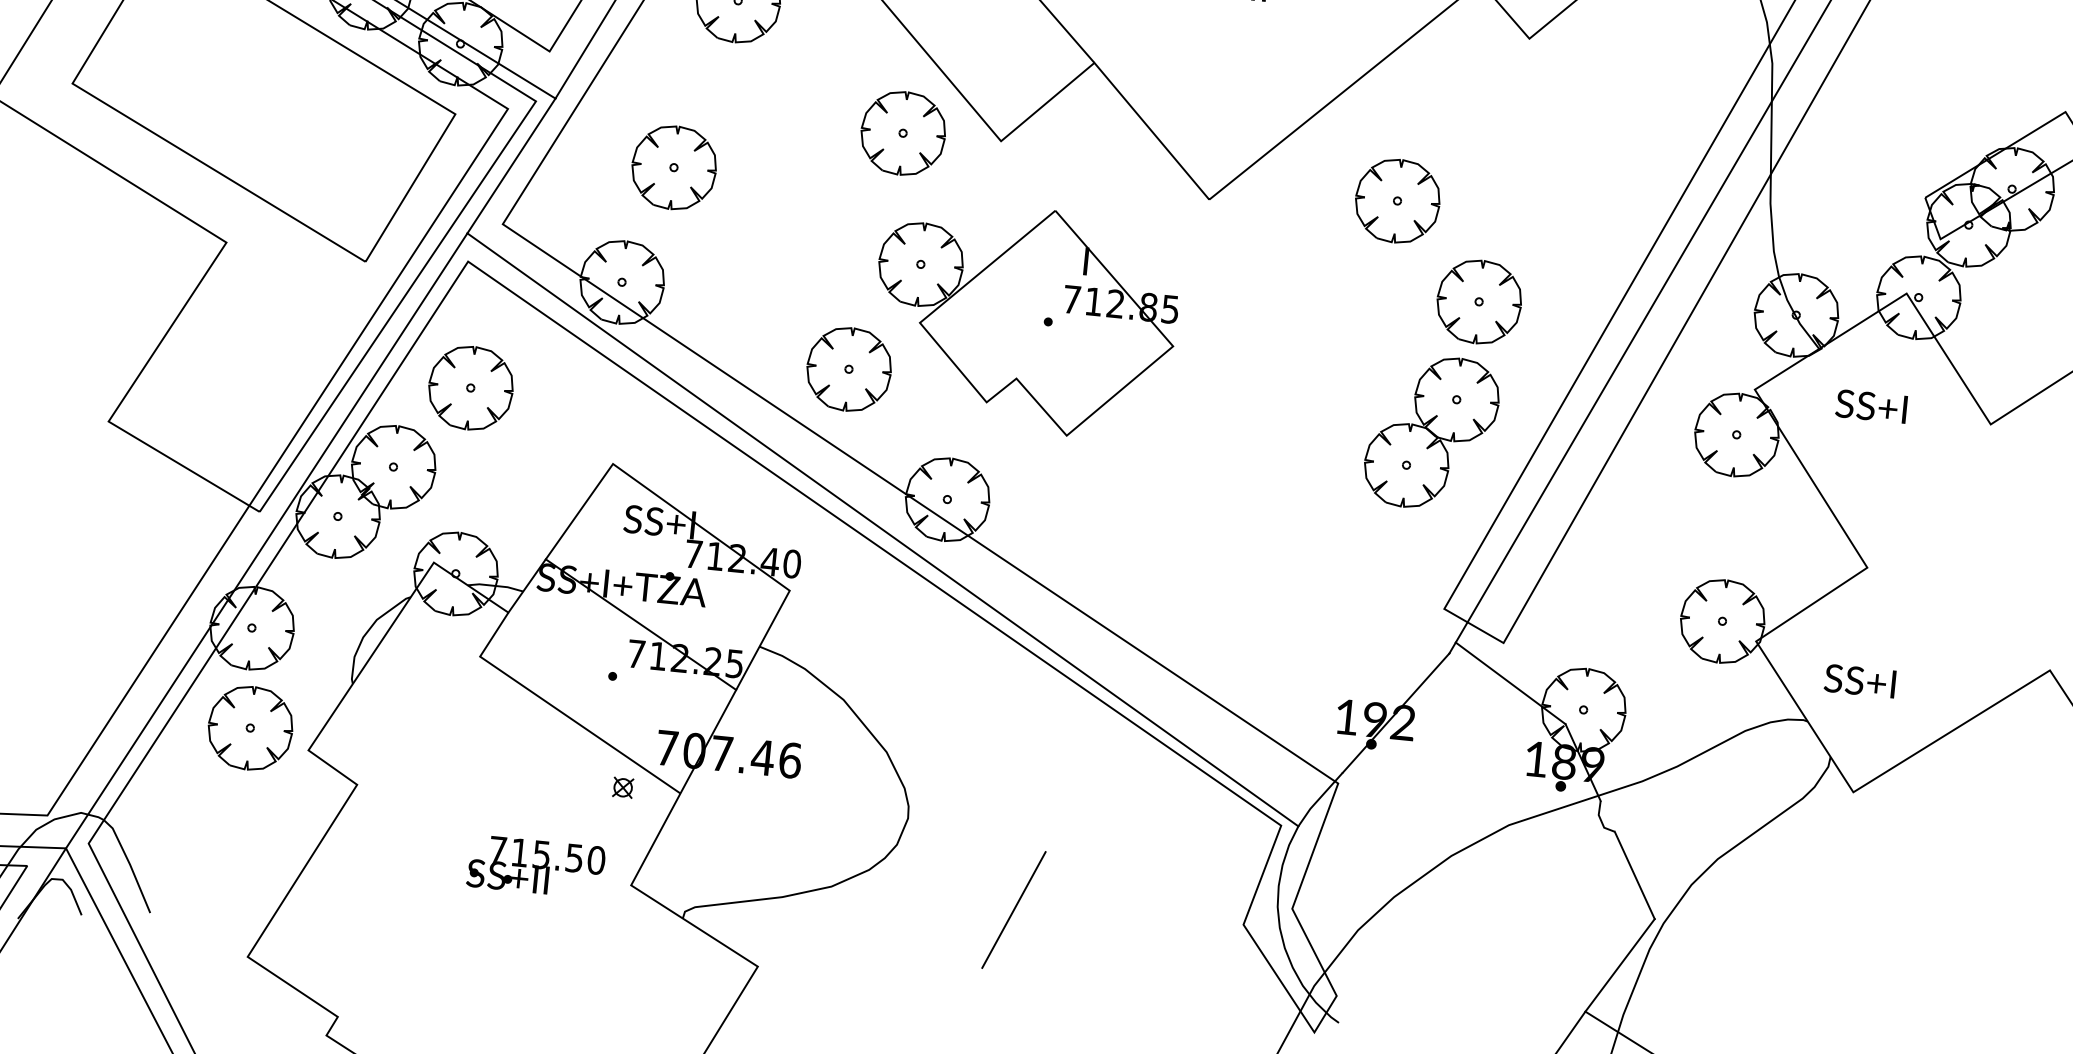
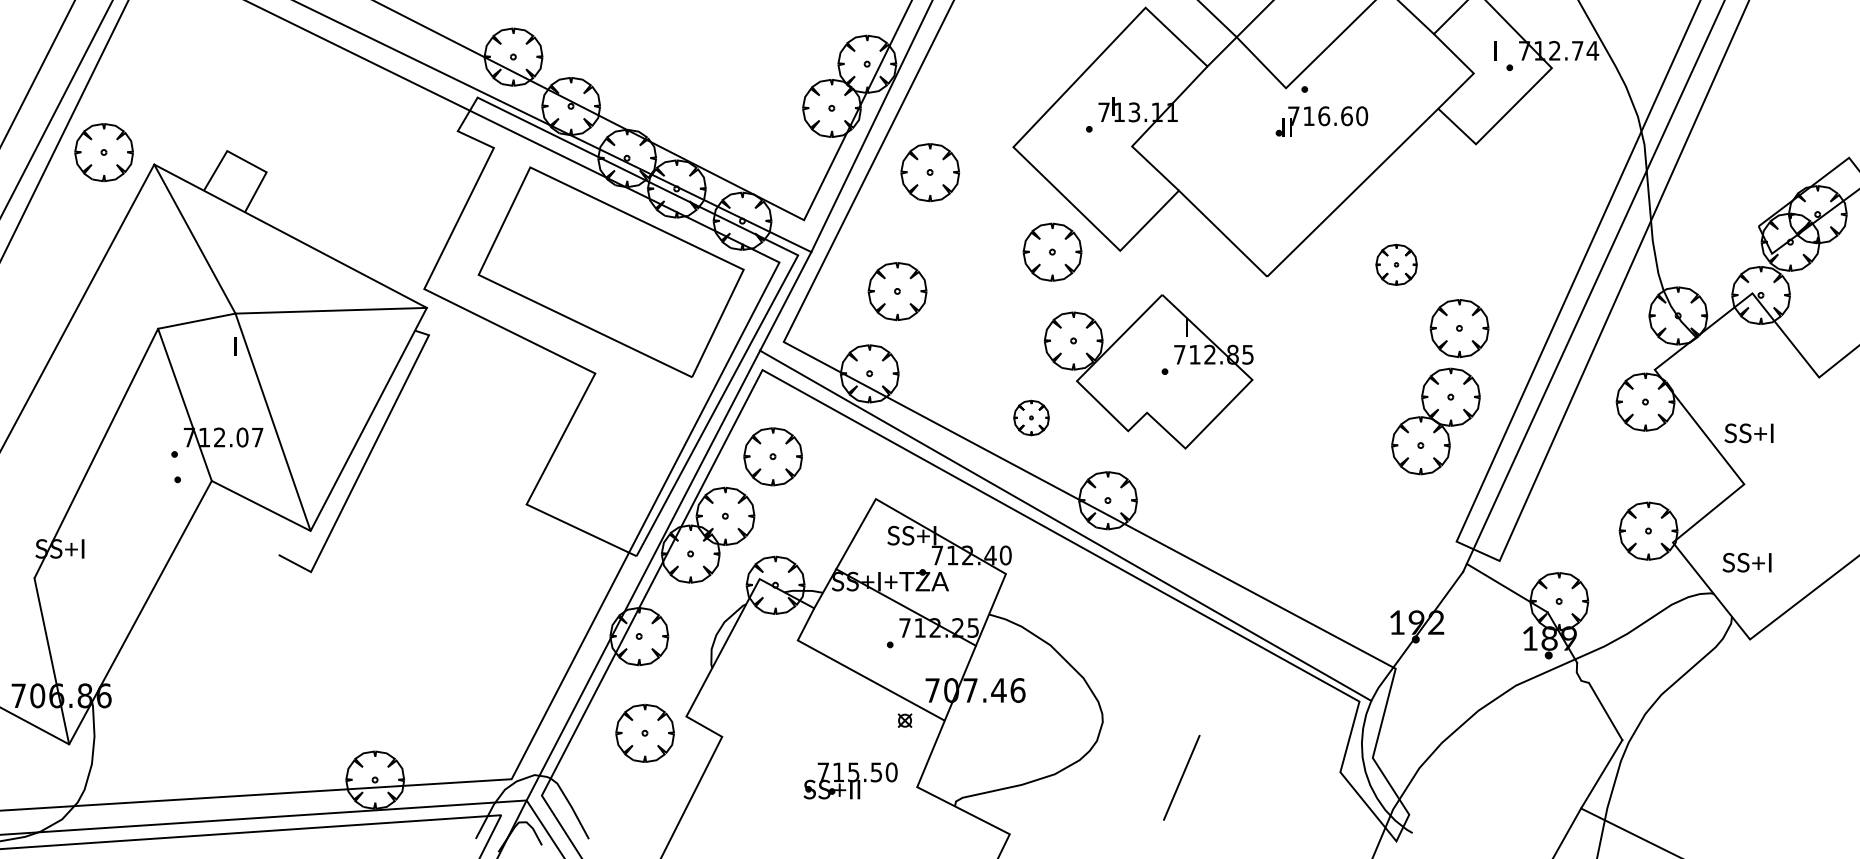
part: (1397, 200) -> (1396, 264), size x0.7
part: (849, 368) -> (1031, 417), size x0.6
text: (1870, 406) -> (1748, 433), moved
part: (249, 726) -> (644, 732), moved

